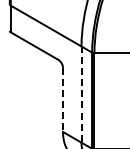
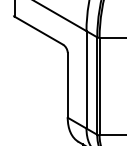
line: (81, 95) -> (86, 80), dashed -> solid
line: (63, 100) -> (68, 85), dashed -> solid

